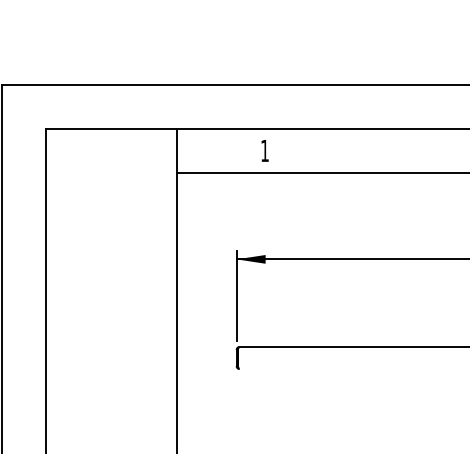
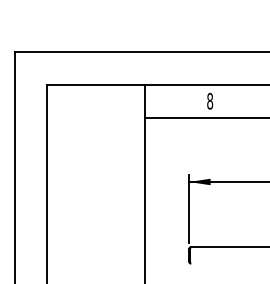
text: (265, 150) -> (210, 100), 1 -> 8

